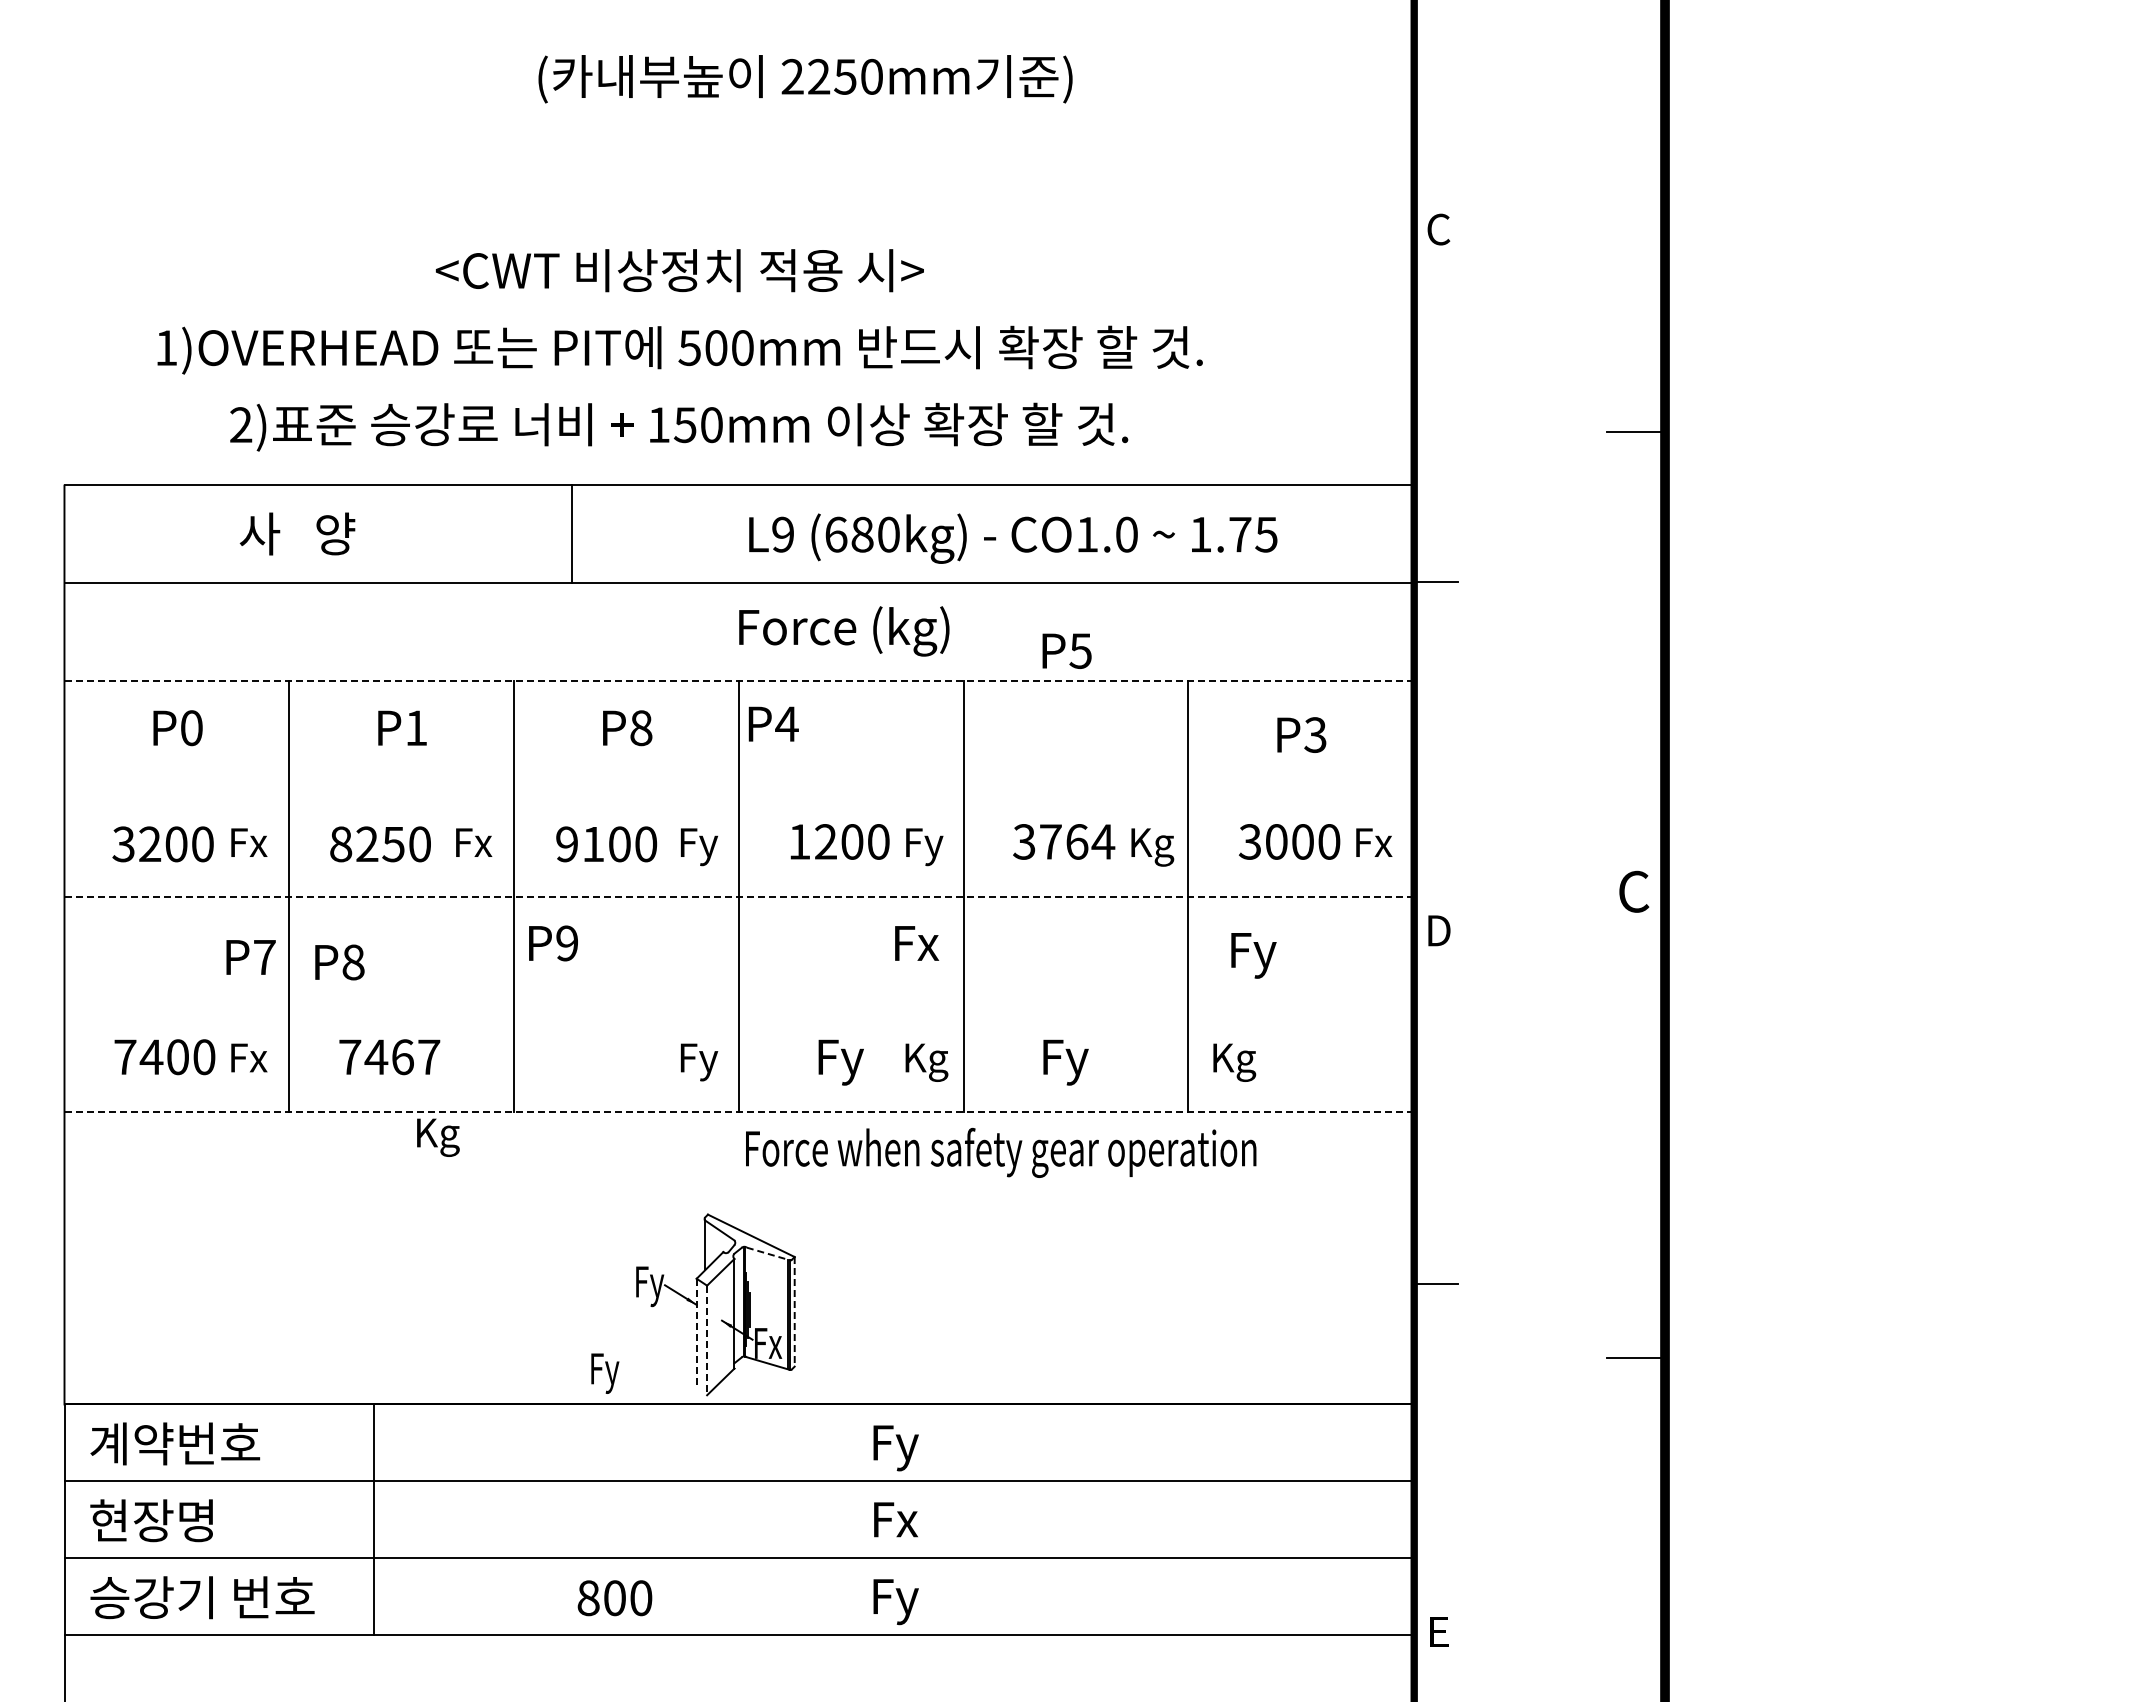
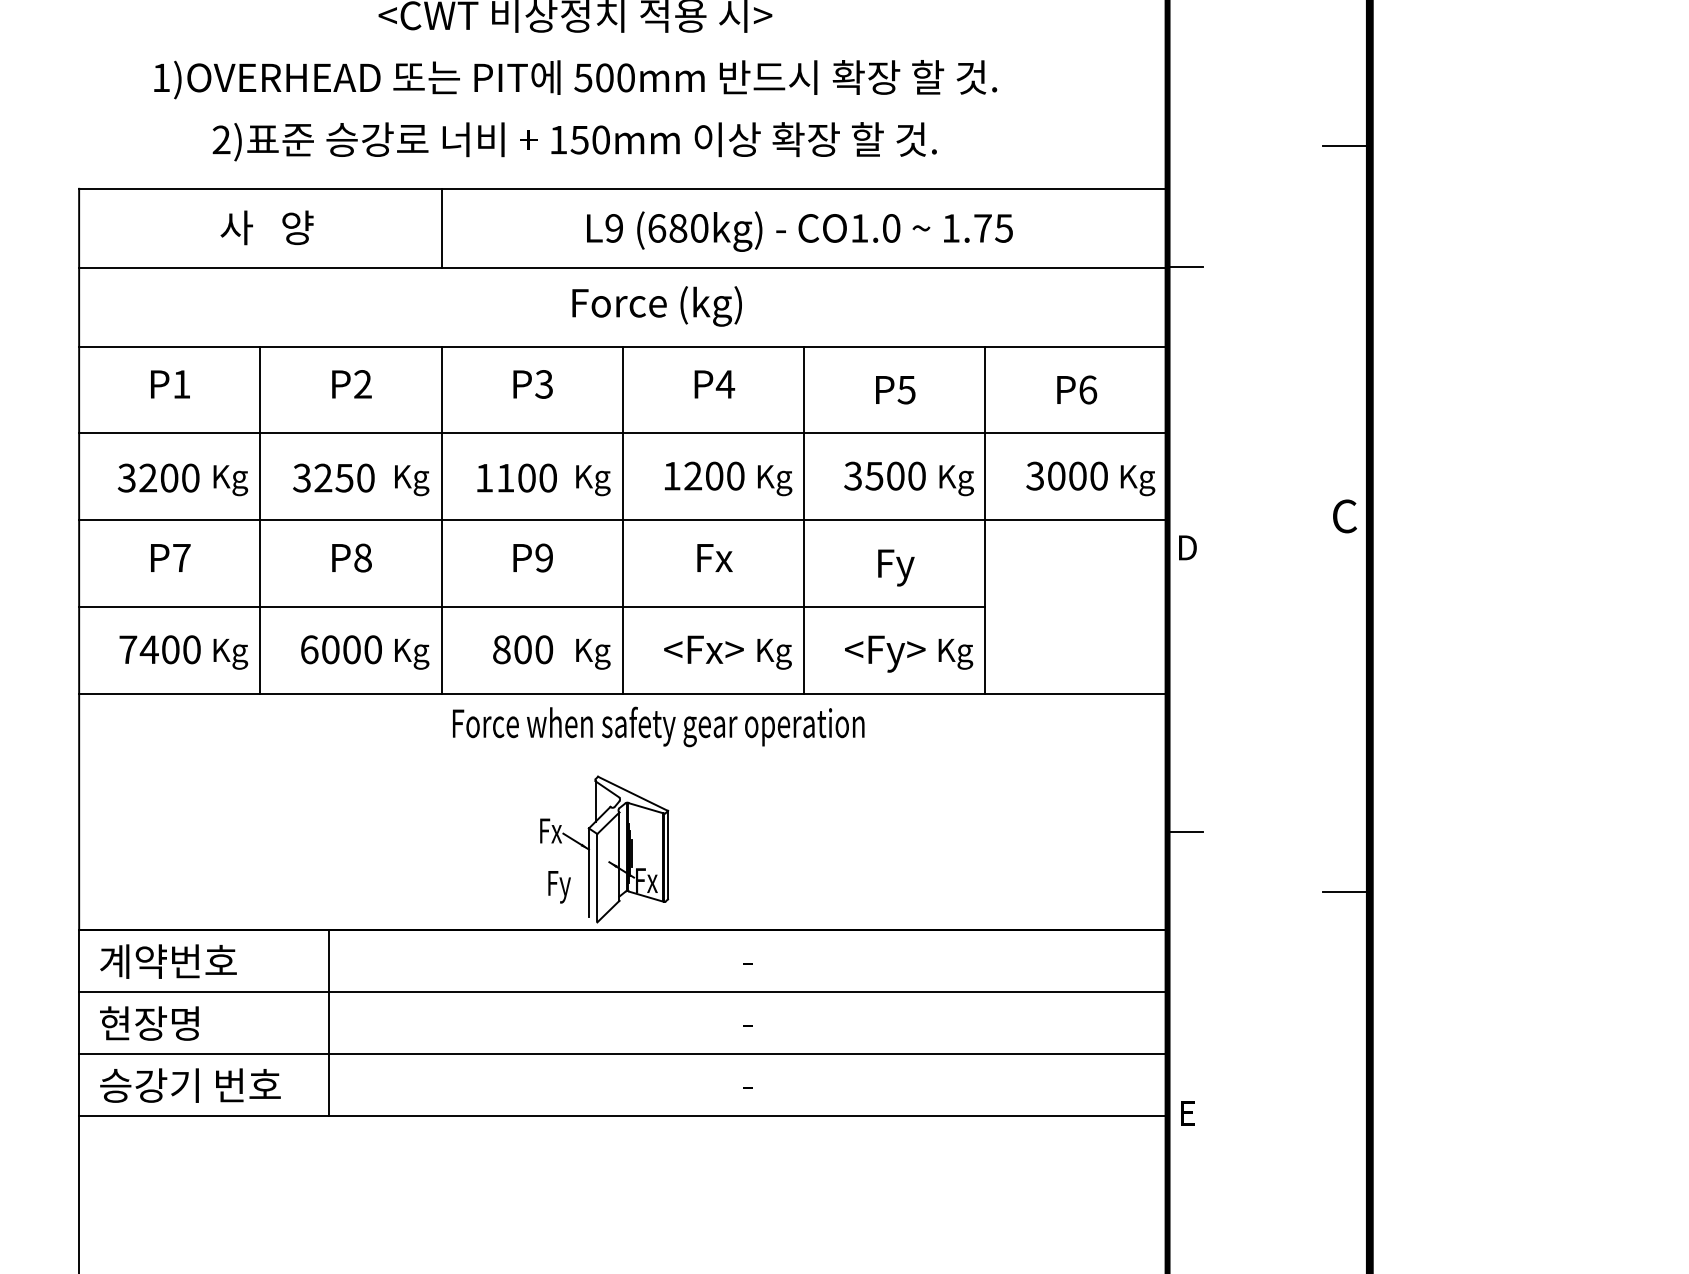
line: (572, 534) -> (442, 228), moved
text: (1013, 538) -> (800, 231), moved
text: (844, 631) -> (657, 306), moved
text: (1066, 650) -> (895, 389), moved
line: (739, 681) -> (623, 346), dashed -> solid
text: (773, 723) -> (714, 383), moved
text: (416, 727) -> (363, 383), P1 -> P2
text: (640, 727) -> (543, 383), P8 -> P3
text: (191, 728) -> (181, 384), P0 -> P1
text: (1315, 734) -> (1087, 389), P3 -> P6
line: (739, 788) -> (623, 433), added
text: (1077, 841) -> (896, 475), 3764 -> 3500
text: (340, 844) -> (301, 478), 8250 -> 3250
text: (566, 844) -> (483, 478), 9100 -> 1100
text: (254, 847) -> (232, 480), Fx -> Kg
text: (478, 847) -> (413, 480), Fx -> Kg
text: (703, 847) -> (594, 480), Fy -> Kg
text: (928, 847) -> (775, 480), Fy -> Kg
text: (1378, 847) -> (1138, 480), Fx -> Kg
line: (739, 896) -> (623, 520), dashed -> solid
text: (553, 943) -> (533, 558), moved
text: (917, 943) -> (715, 558), moved
text: (1253, 955) -> (896, 567), moved
text: (250, 957) -> (170, 558), moved
text: (339, 962) -> (351, 558), moved
line: (626, 1004) -> (532, 607), added
text: (1064, 1056) -> (885, 649), Fy -> <Fy>
text: (389, 1057) -> (341, 650), 7467 -> 6000
text: (254, 1062) -> (232, 654), Fx -> Kg
text: (703, 1062) -> (594, 654), Fy -> Kg
text: (839, 1062) -> (704, 654), Fy -> <Fx>
text: (1234, 1062) -> (955, 654), moved
line: (739, 1111) -> (623, 693), dashed -> solid
text: (438, 1137) -> (412, 654), moved
text: (1001, 1152) -> (658, 726), moved
line: (767, 1253) -> (646, 808), dashed -> solid
text: (657, 1290) -> (557, 837), Fy -> Fx
line: (794, 1311) -> (667, 854), dashed -> solid
line: (696, 1333) -> (588, 872), dashed -> solid
line: (707, 1339) -> (597, 877), dashed -> solid
text: (605, 1373) -> (559, 887), moved
text: (895, 1448) -> (749, 965), Fy -> -
text: (895, 1519) -> (749, 1022), Fx -> -
text: (614, 1598) -> (522, 650), moved
text: (895, 1602) -> (749, 1089), Fy -> -

